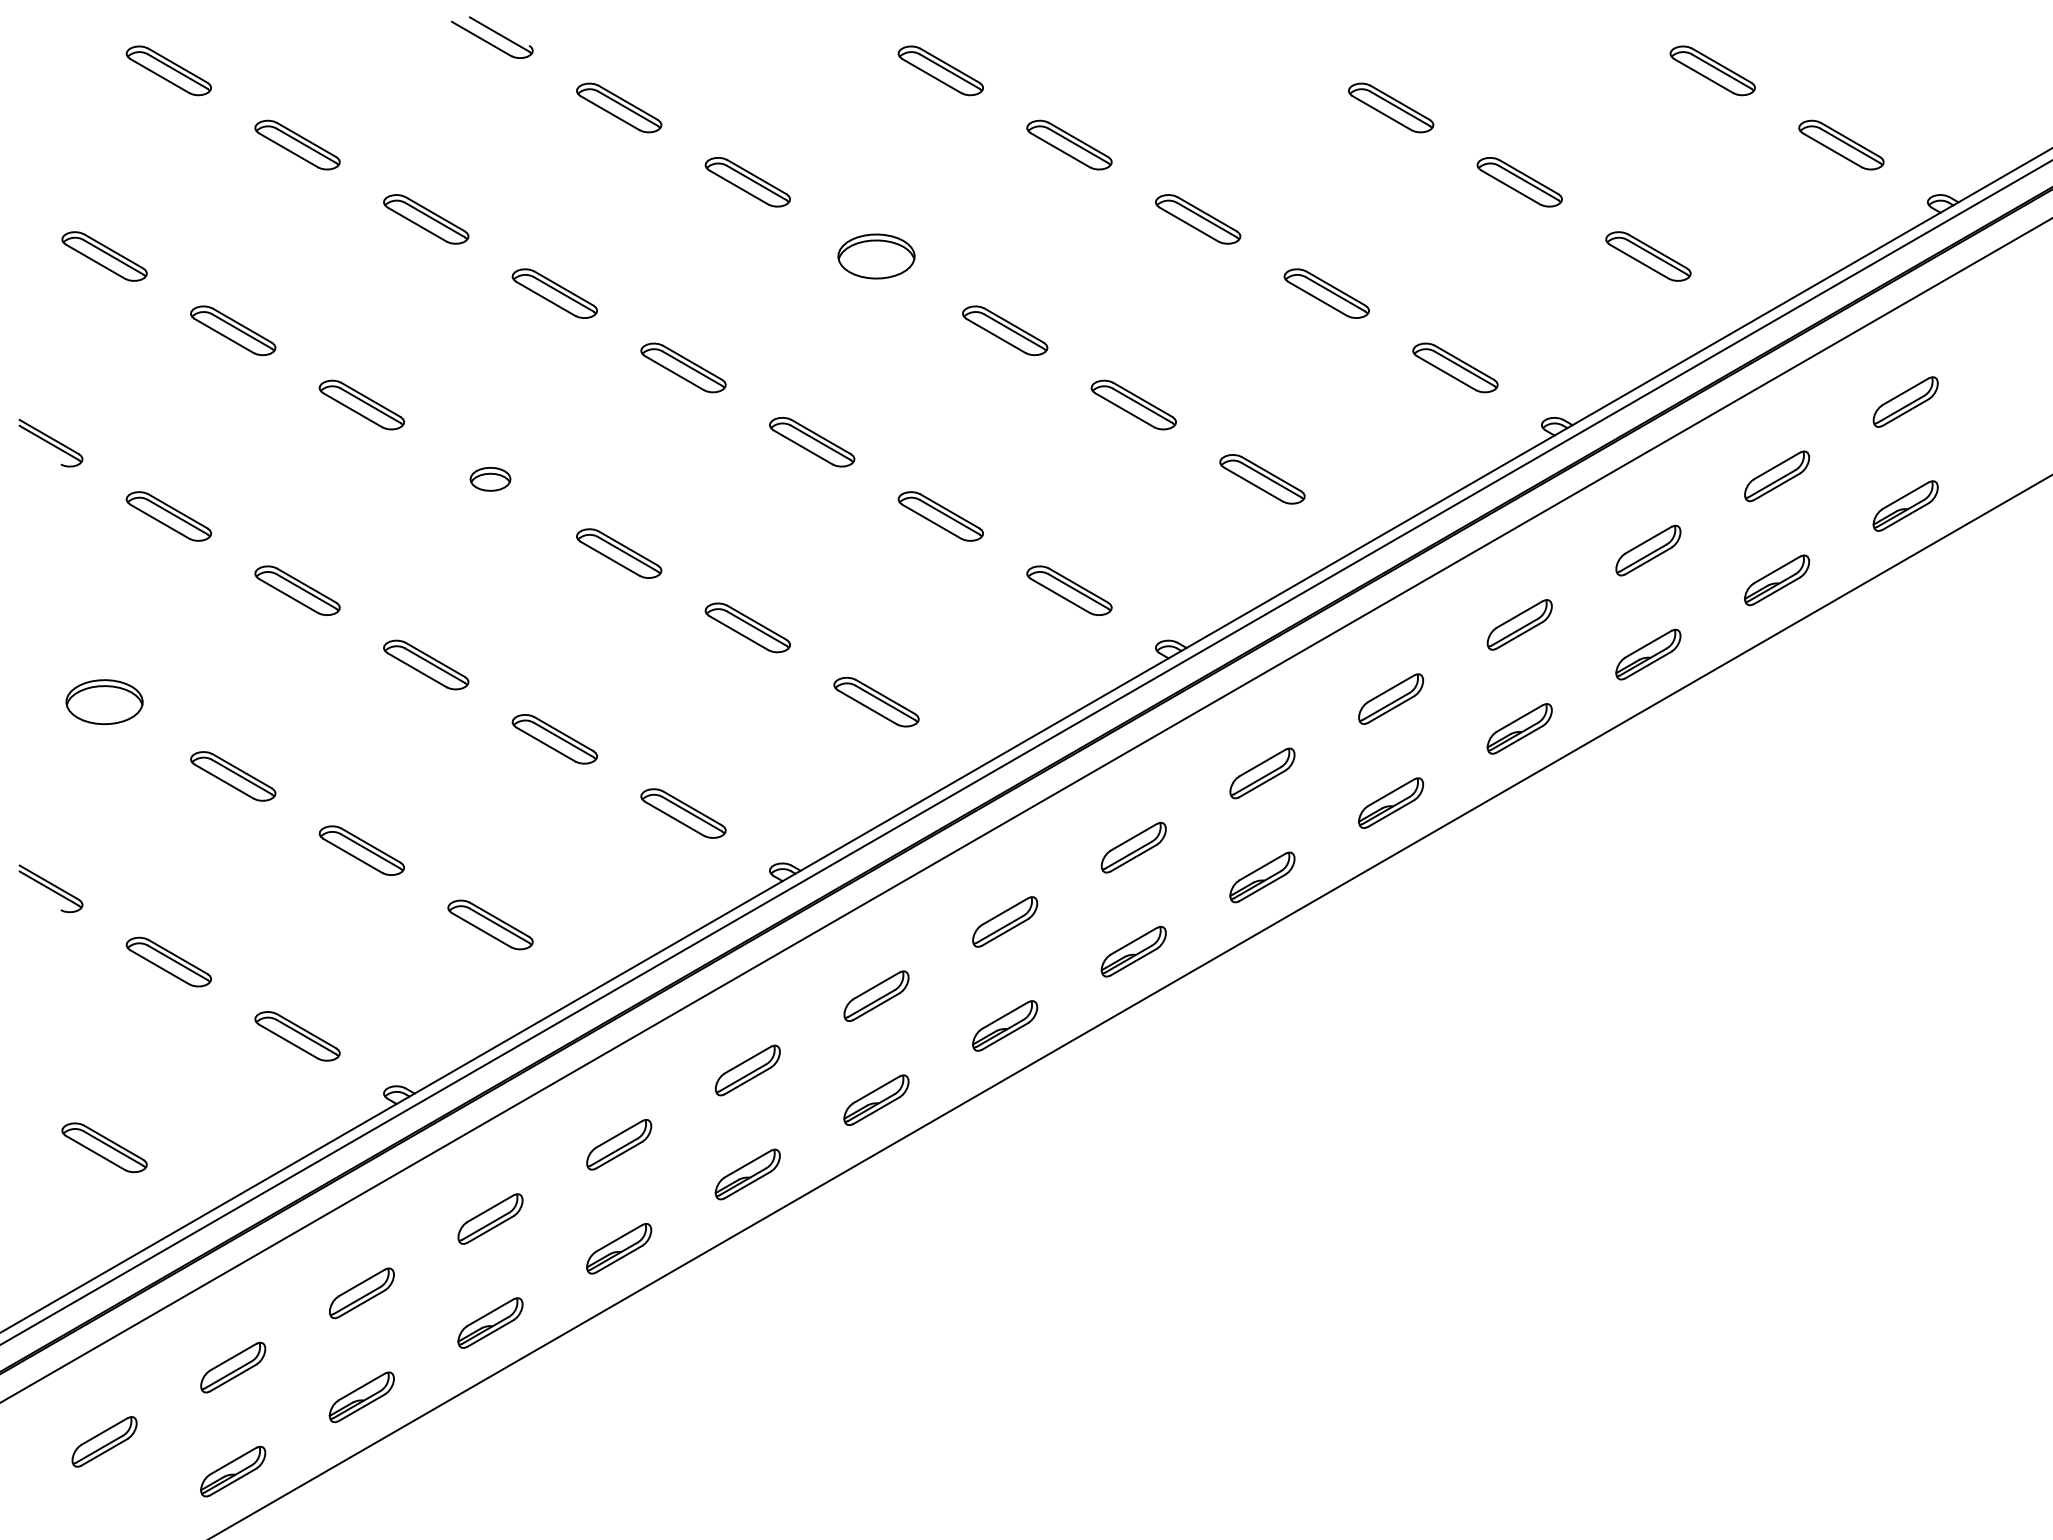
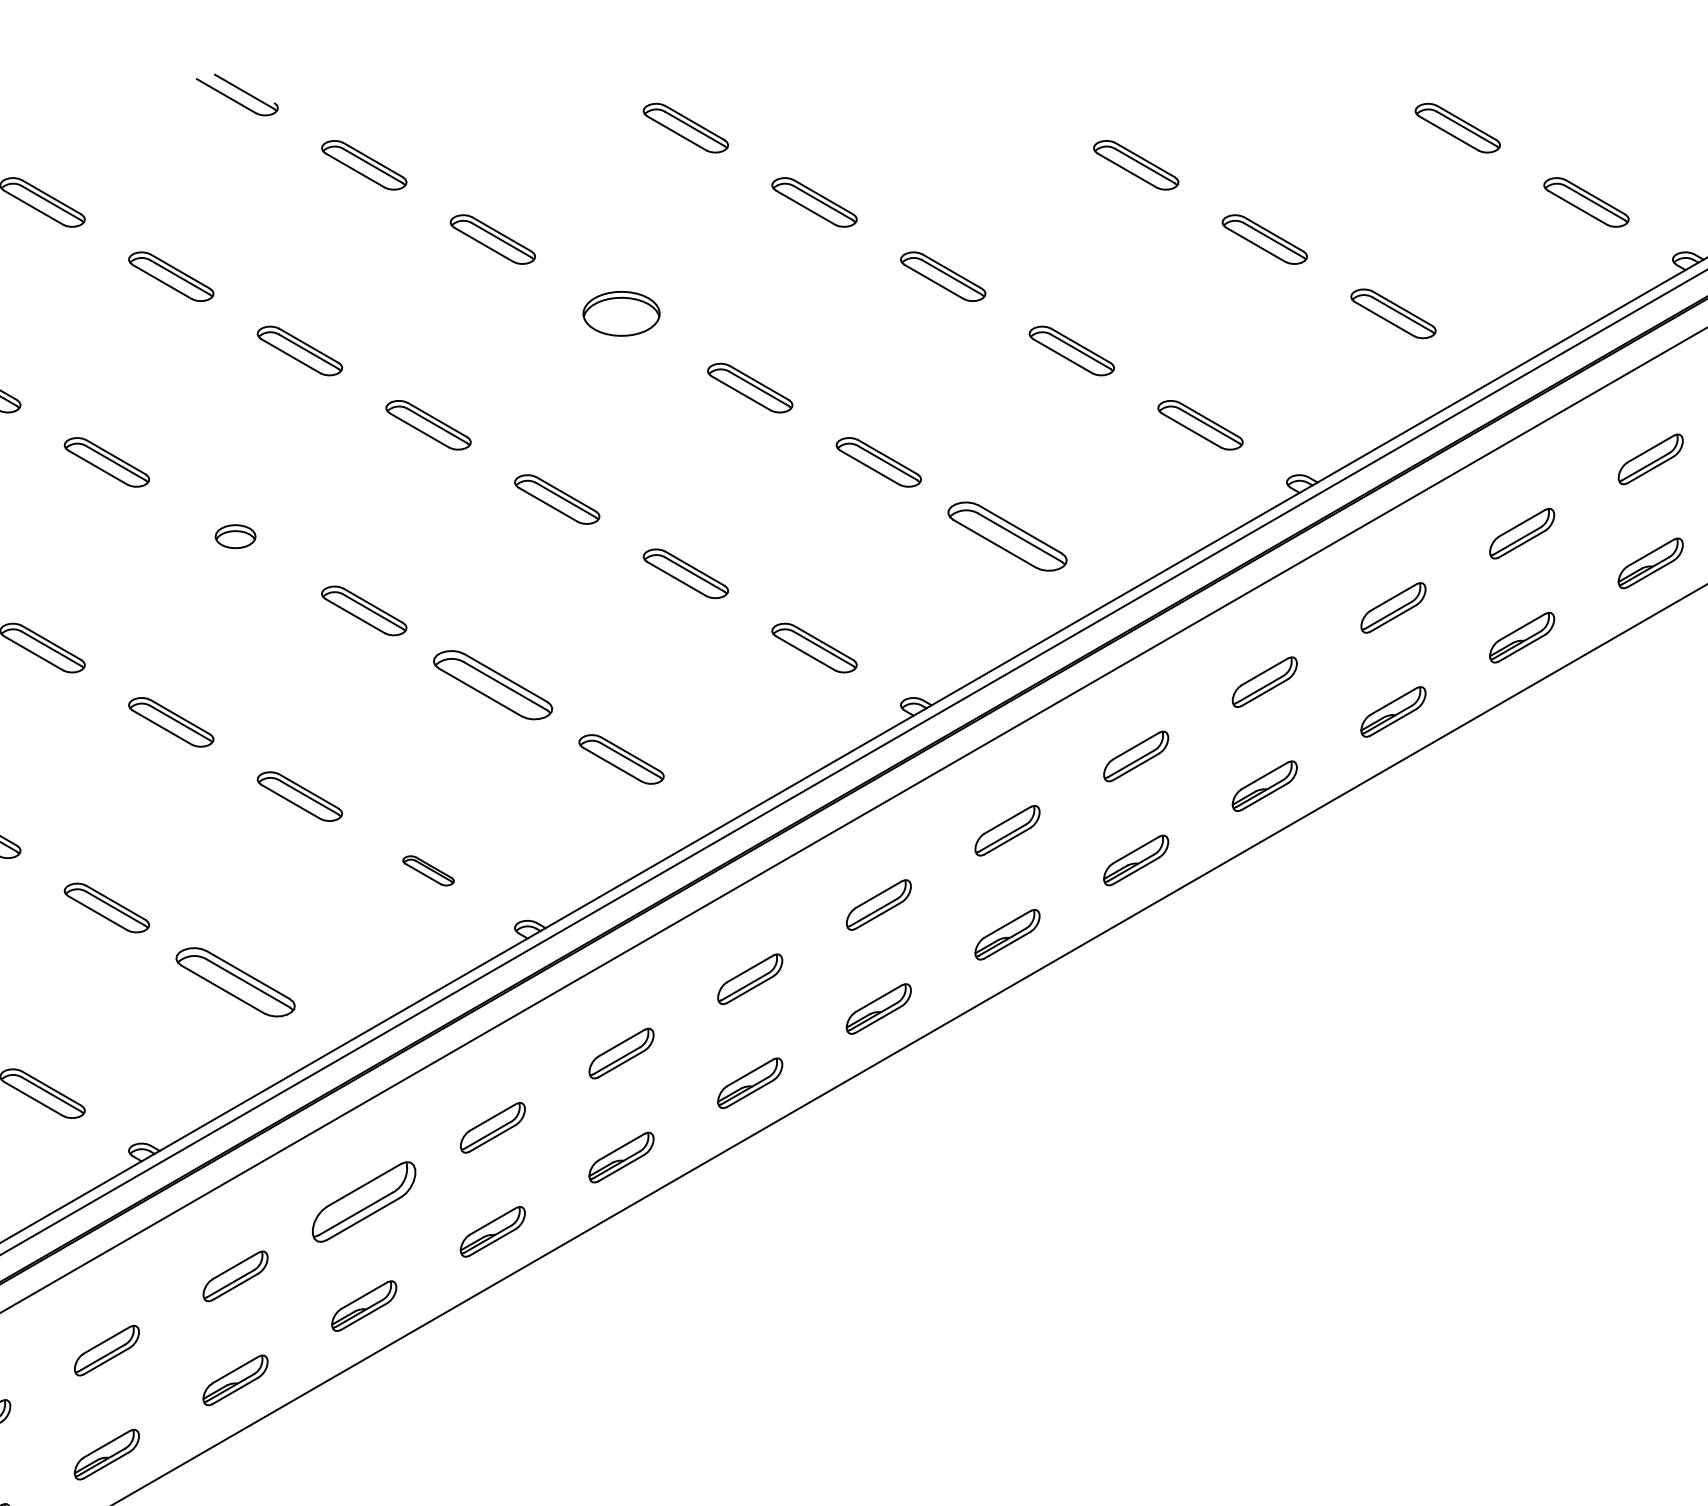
part: (1262, 479) -> (1007, 536), size x1.4
part: (747, 627) -> (492, 684), size x1.4
part: (683, 813) -> (428, 870), size x0.6
part: (490, 924) -> (235, 981), size x1.4
part: (619, 1144) -> (364, 1201), size x1.6

